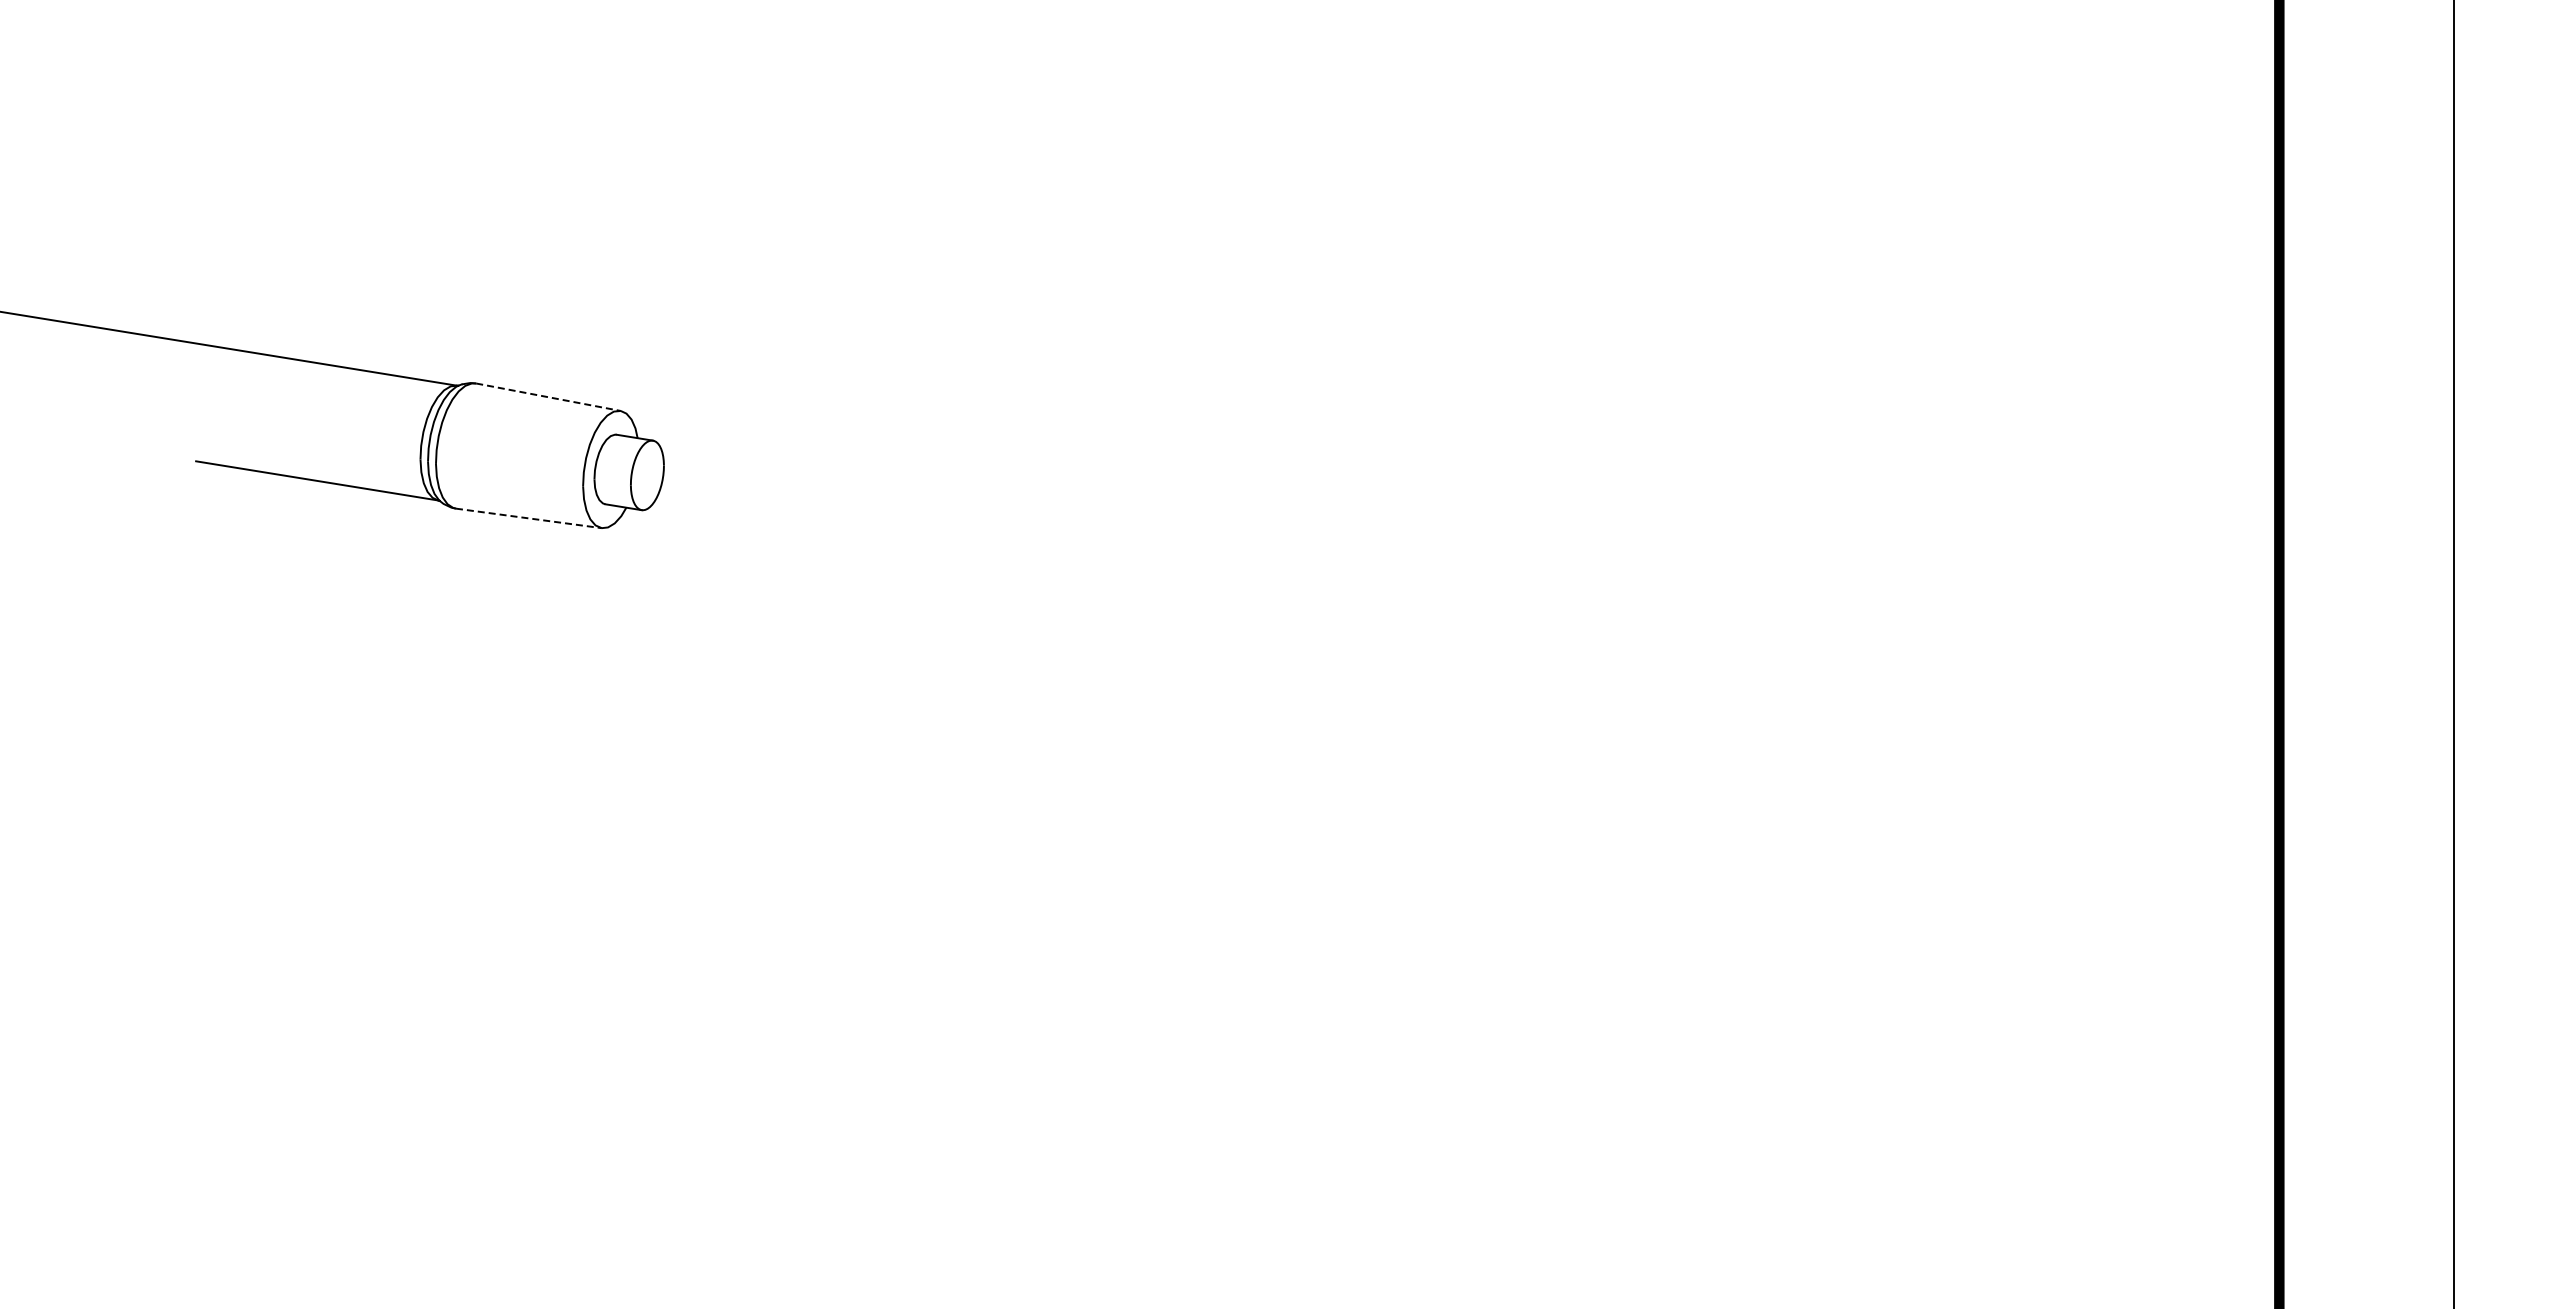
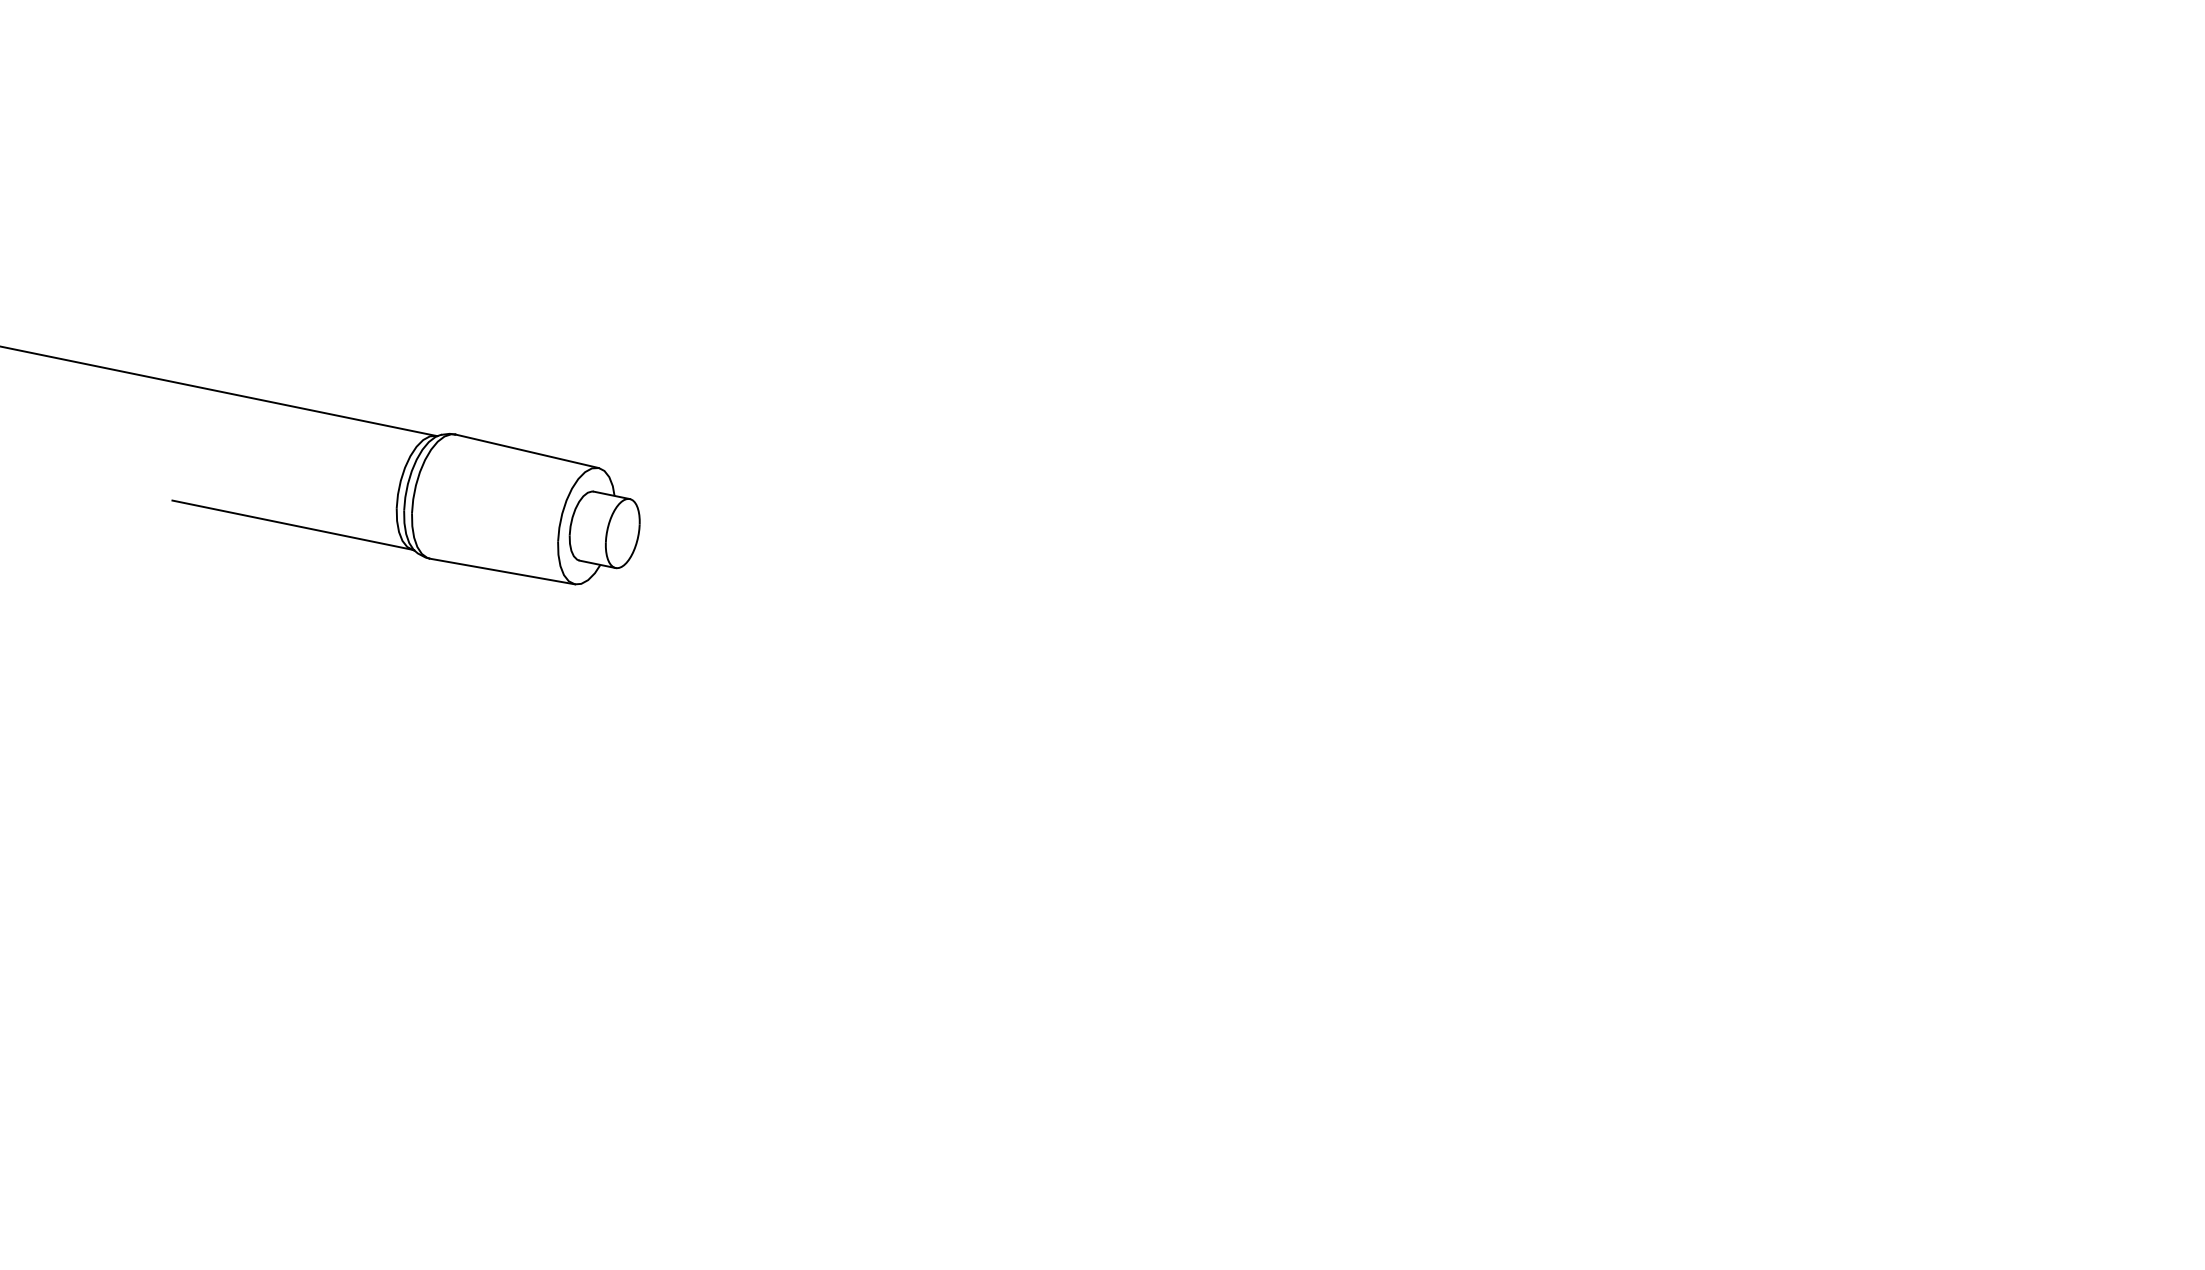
line: (548, 397) -> (527, 451), dashed -> solid
line: (528, 518) -> (502, 571), dashed -> solid

